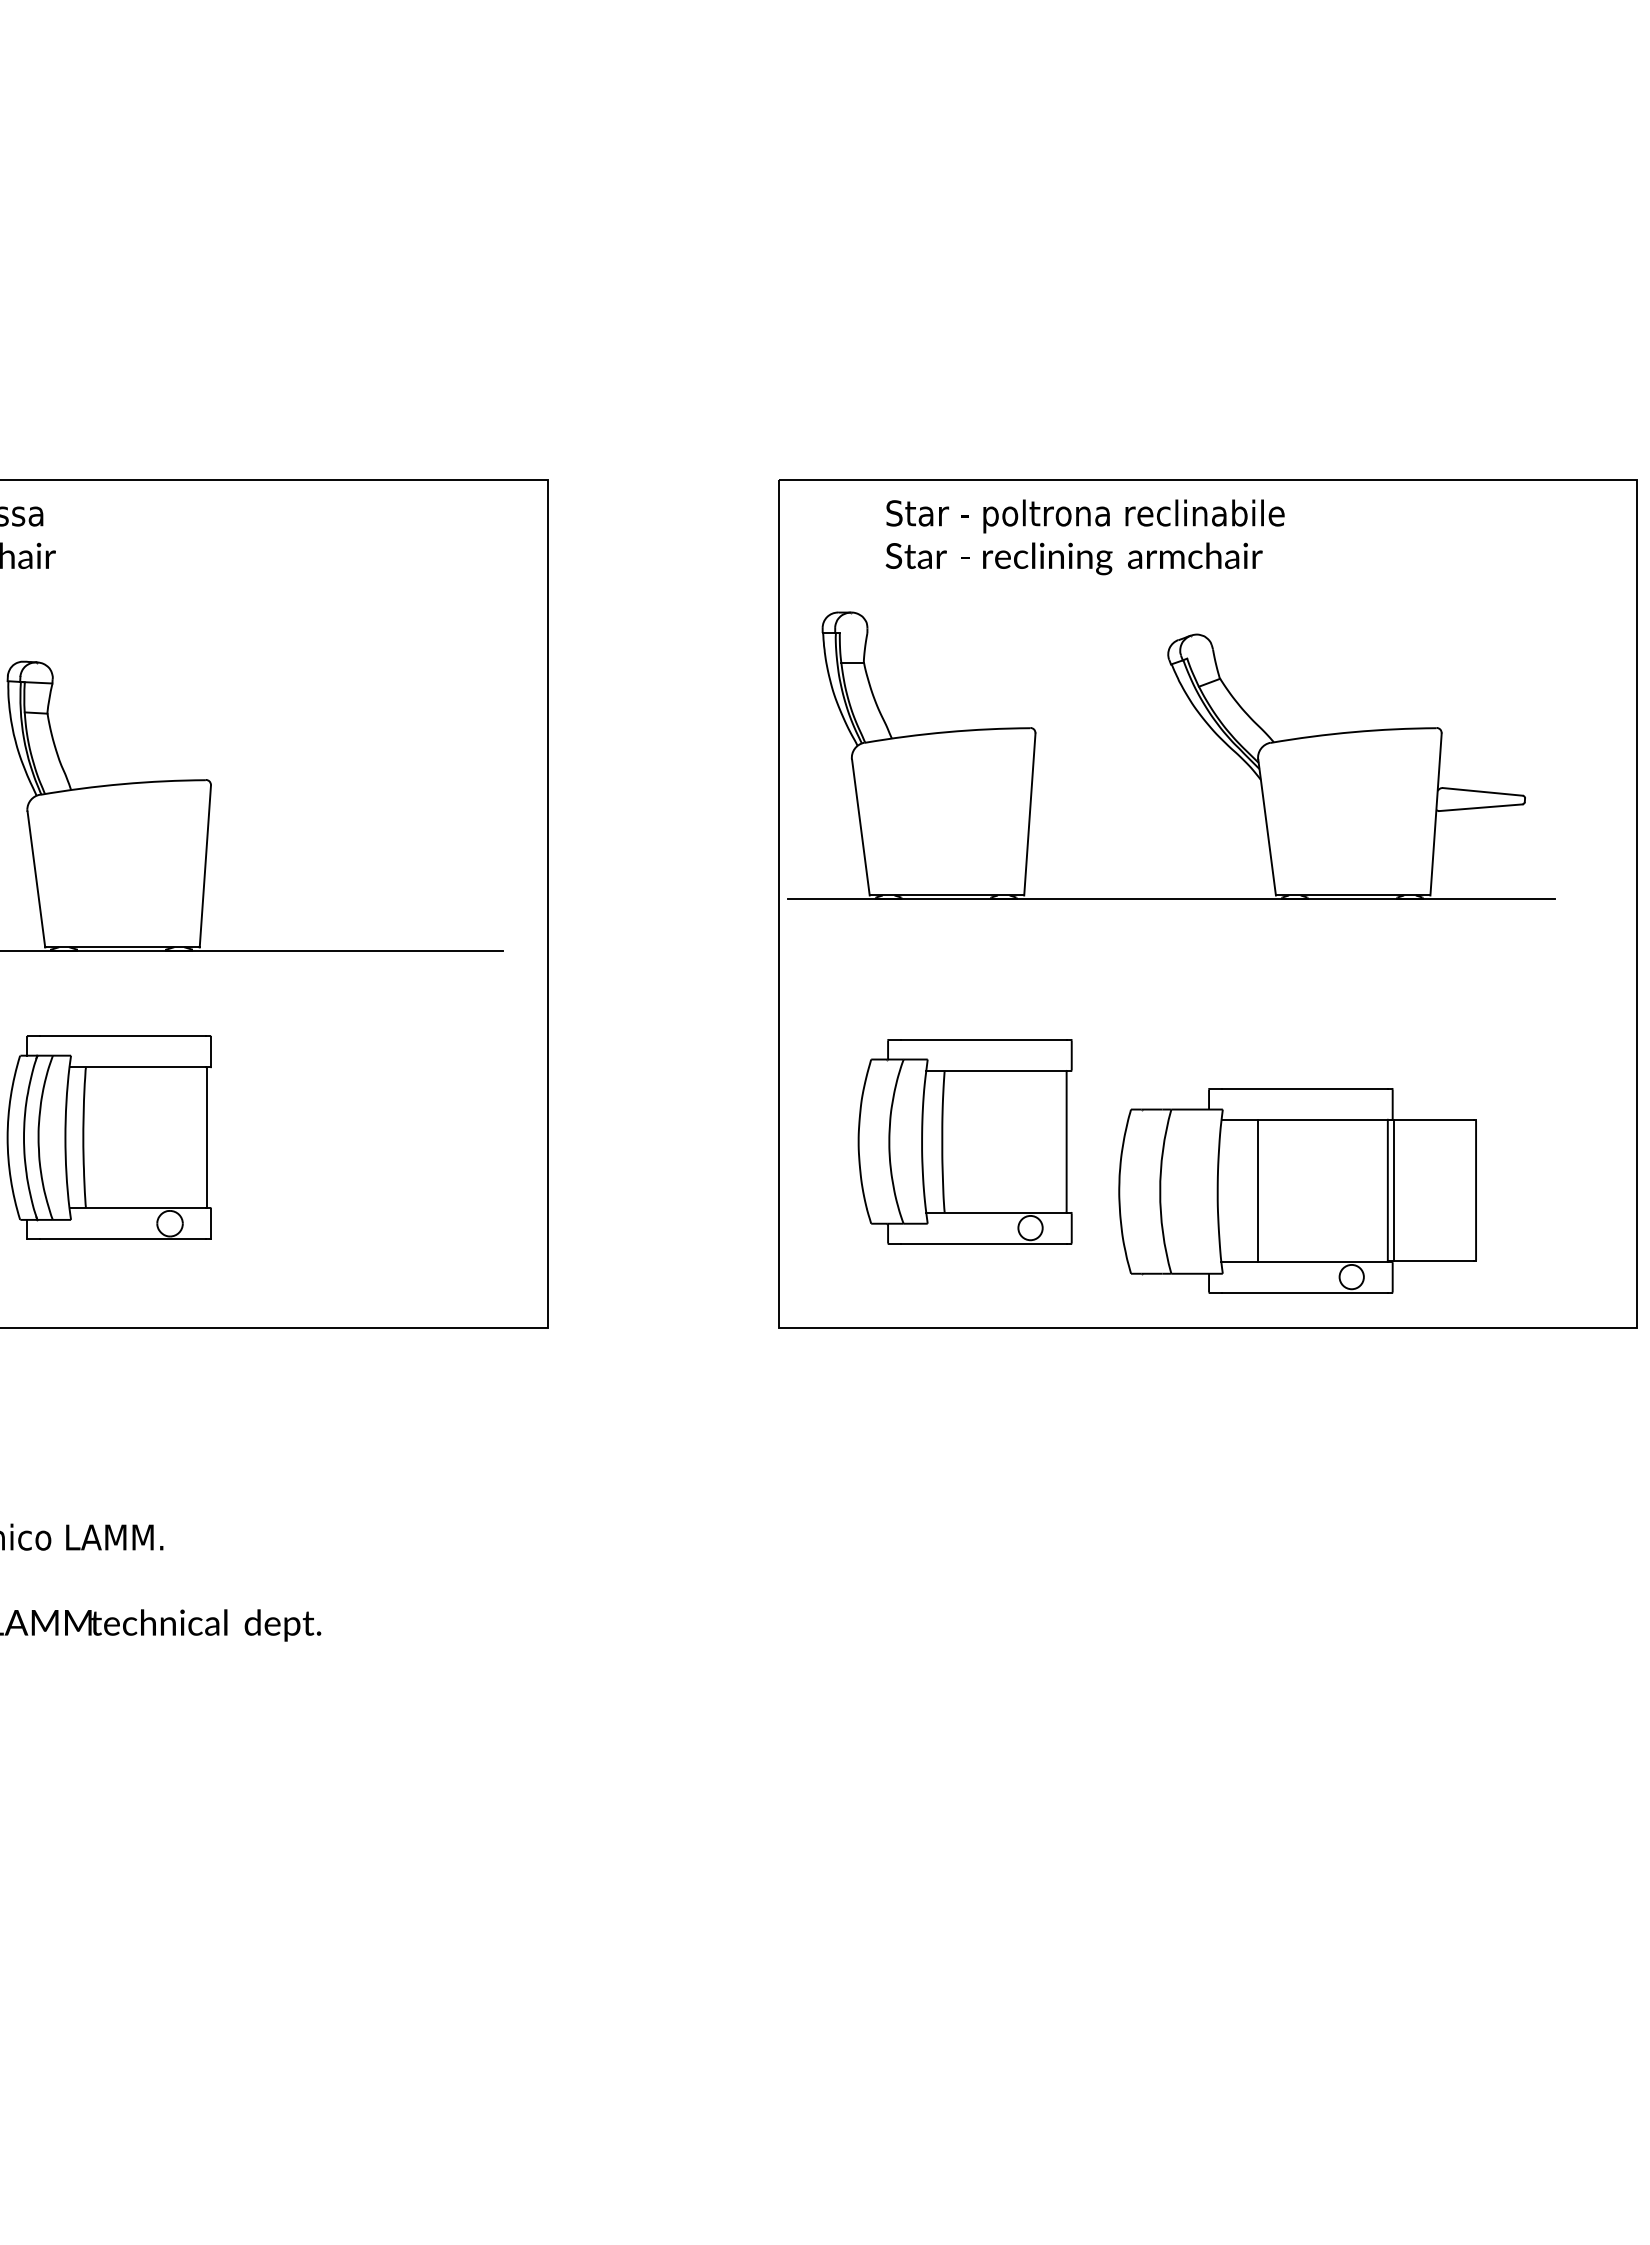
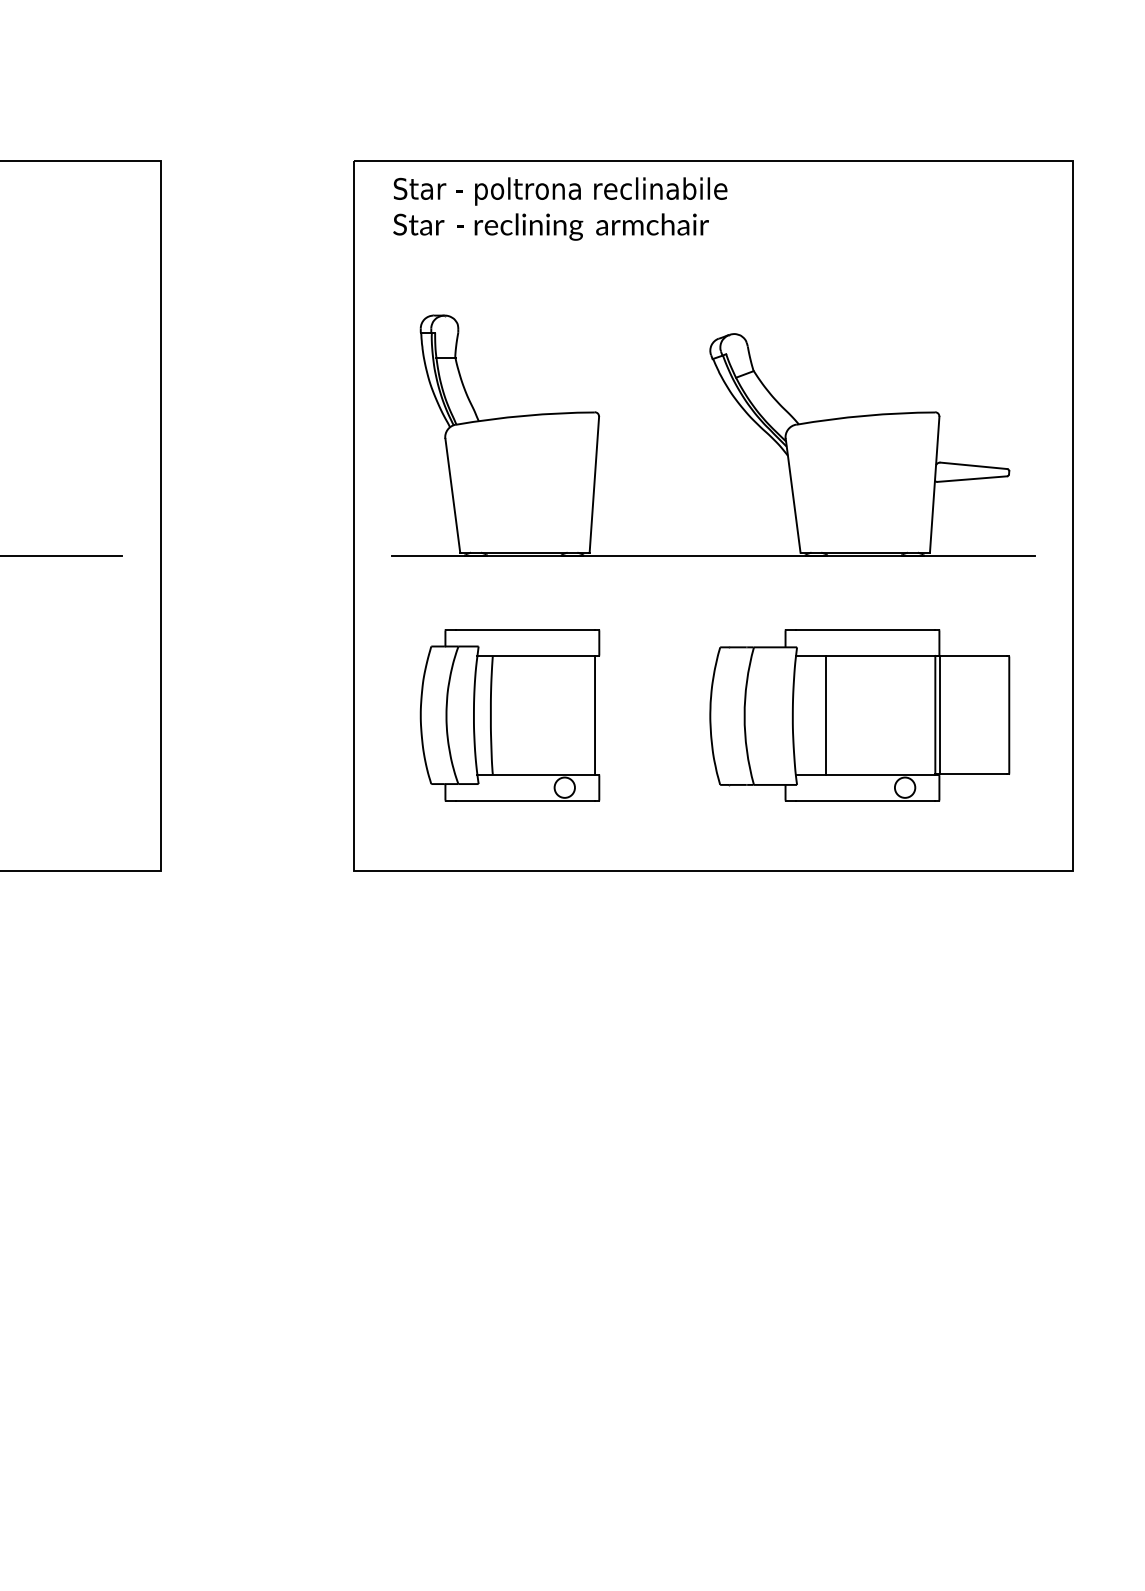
text: (1084, 537) -> (559, 209), moved
part: (1206, 724) -> (742, 409), moved
part: (1297, 1190) -> (859, 715), moved

